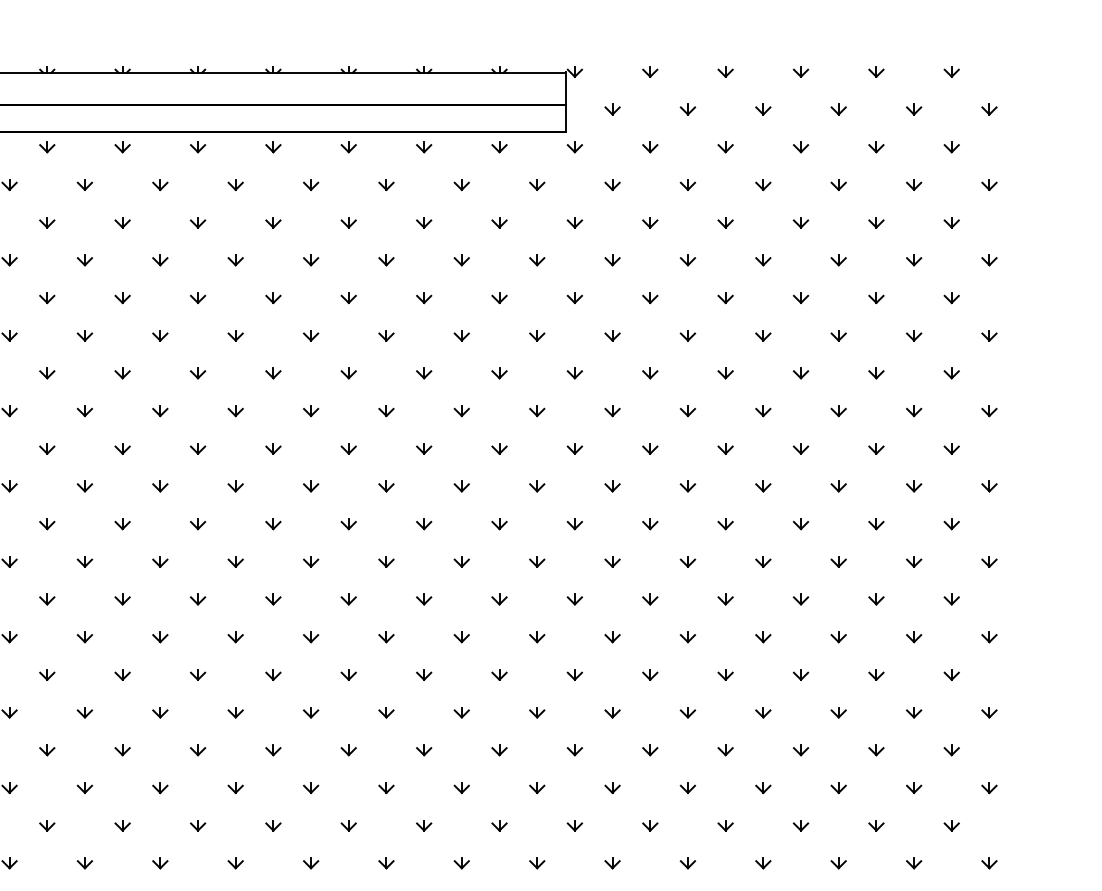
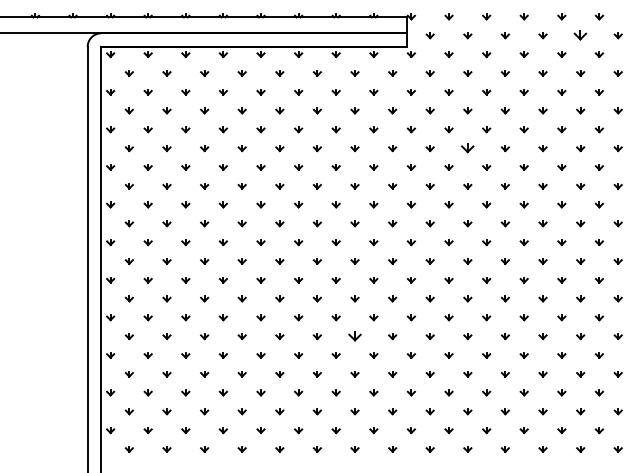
part: (913, 109) -> (580, 35), size x1.6
part: (687, 335) -> (467, 148), size x1.6
part: (460, 712) -> (354, 336), size x1.6

